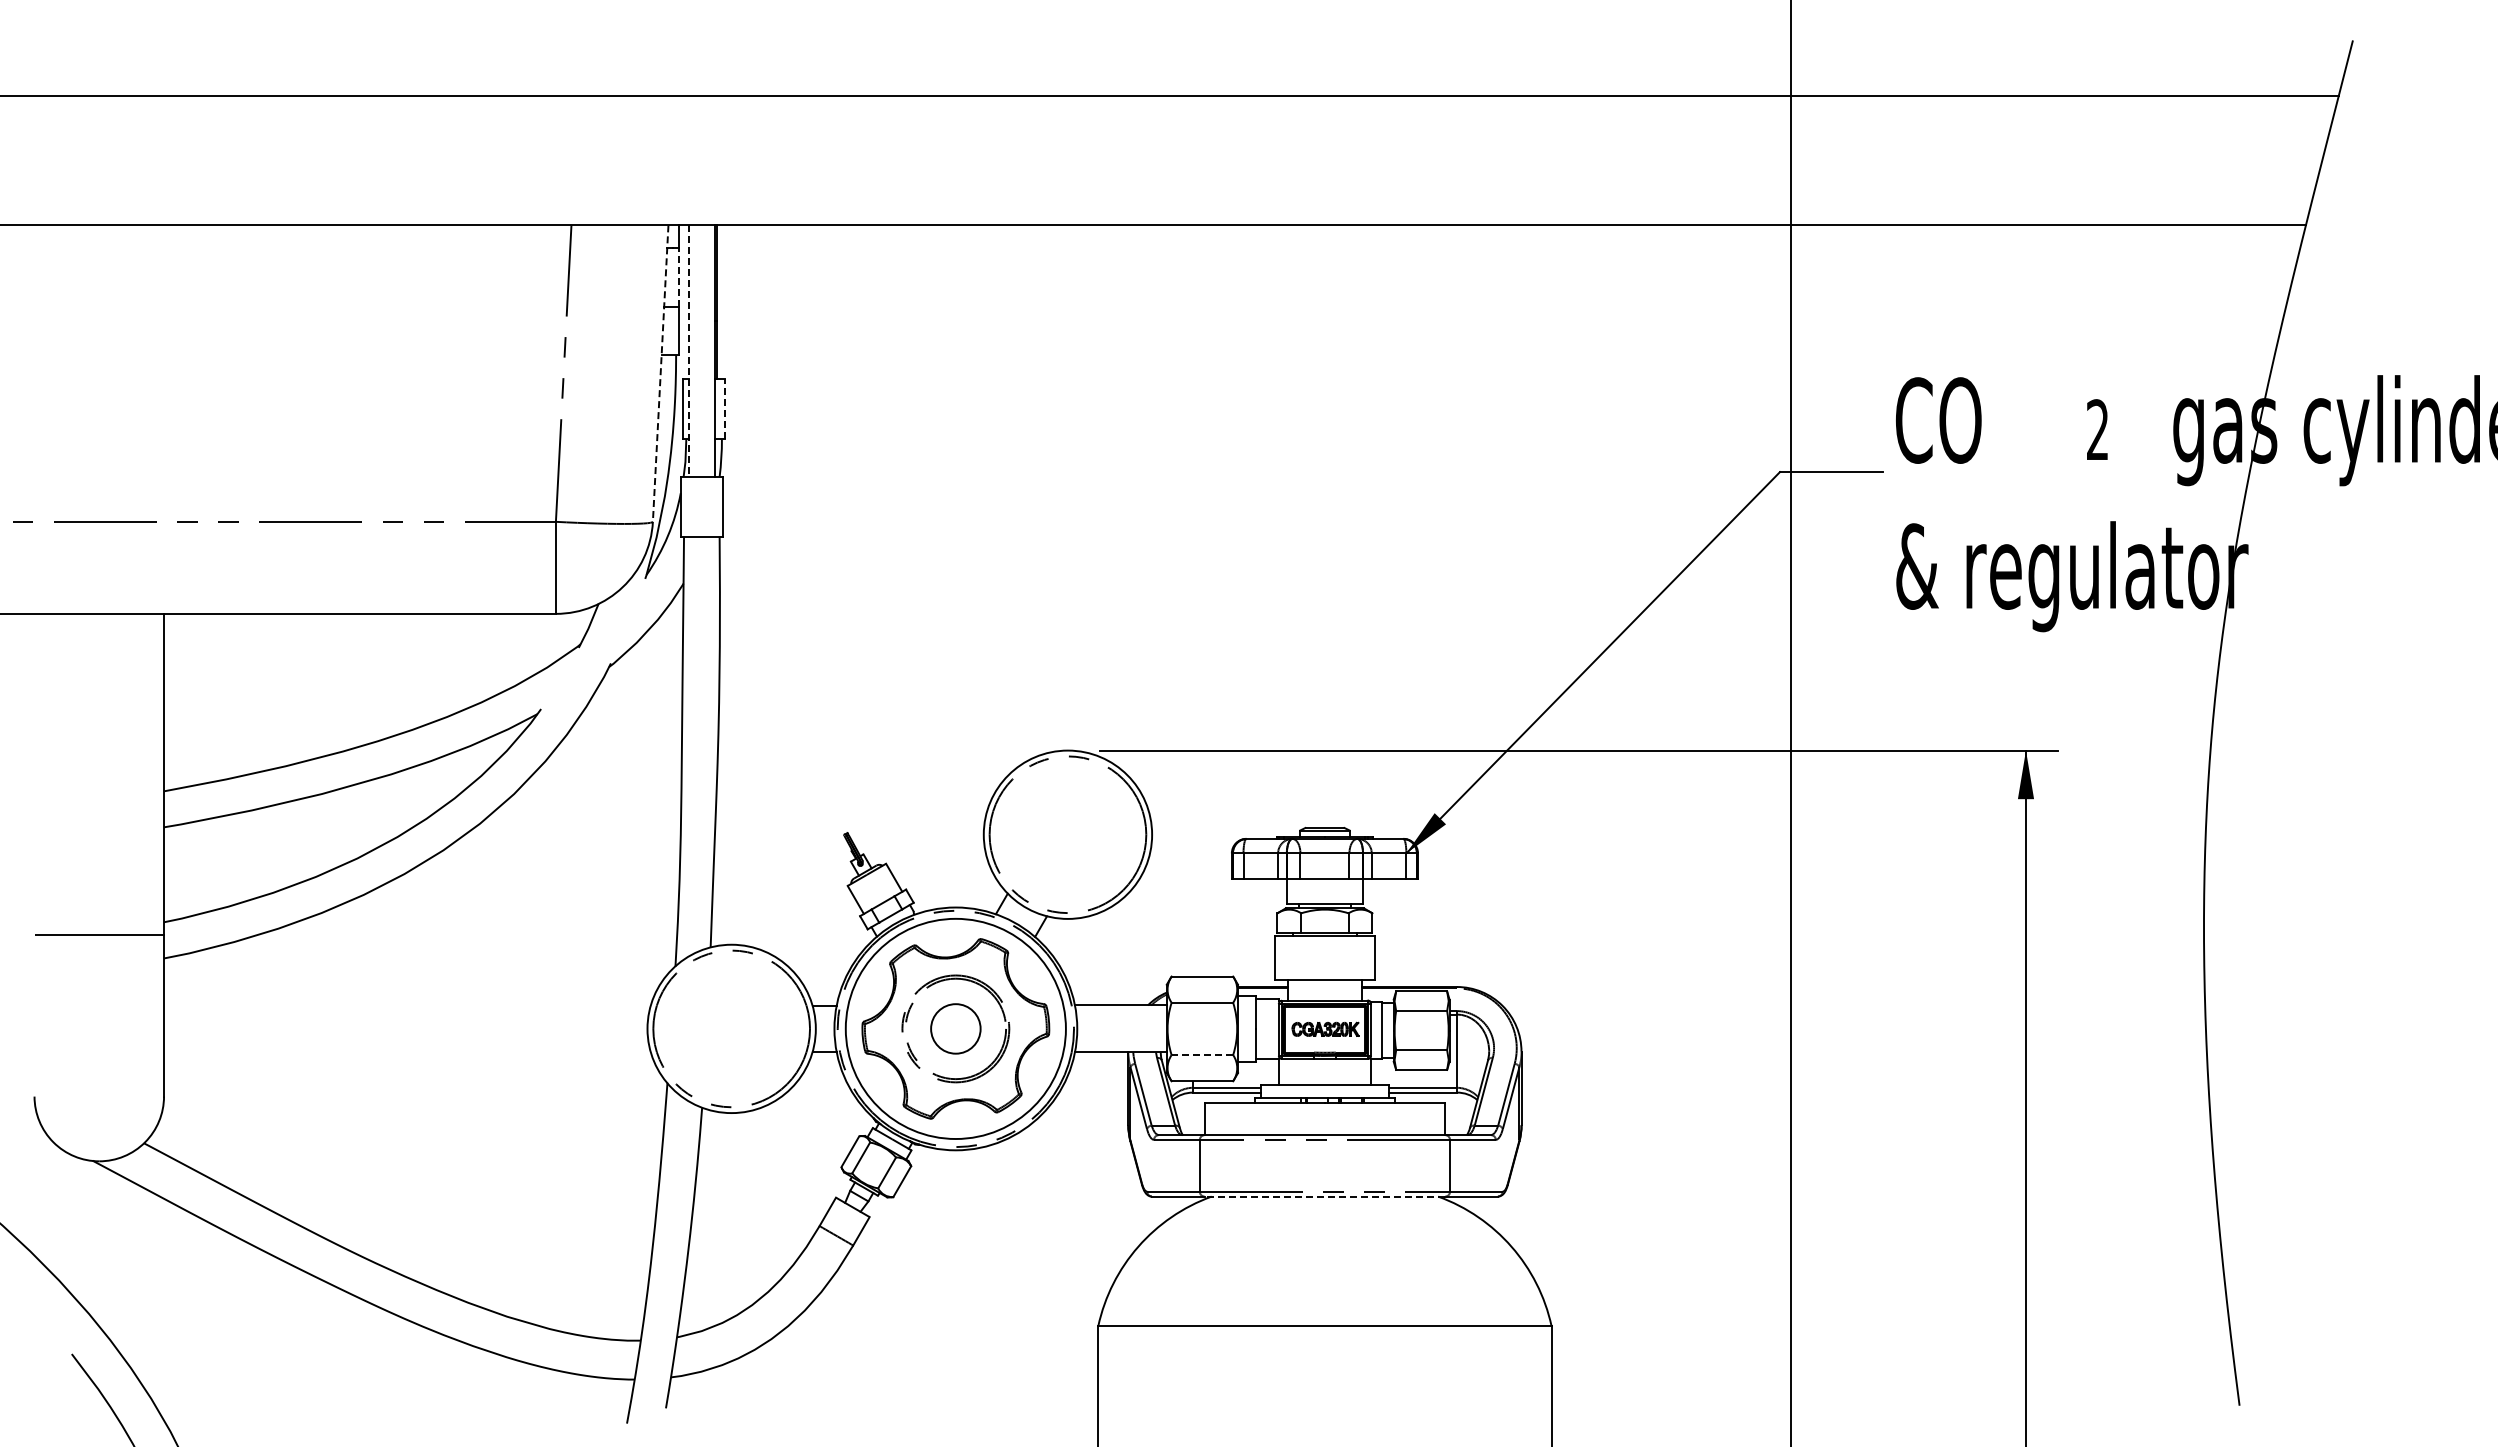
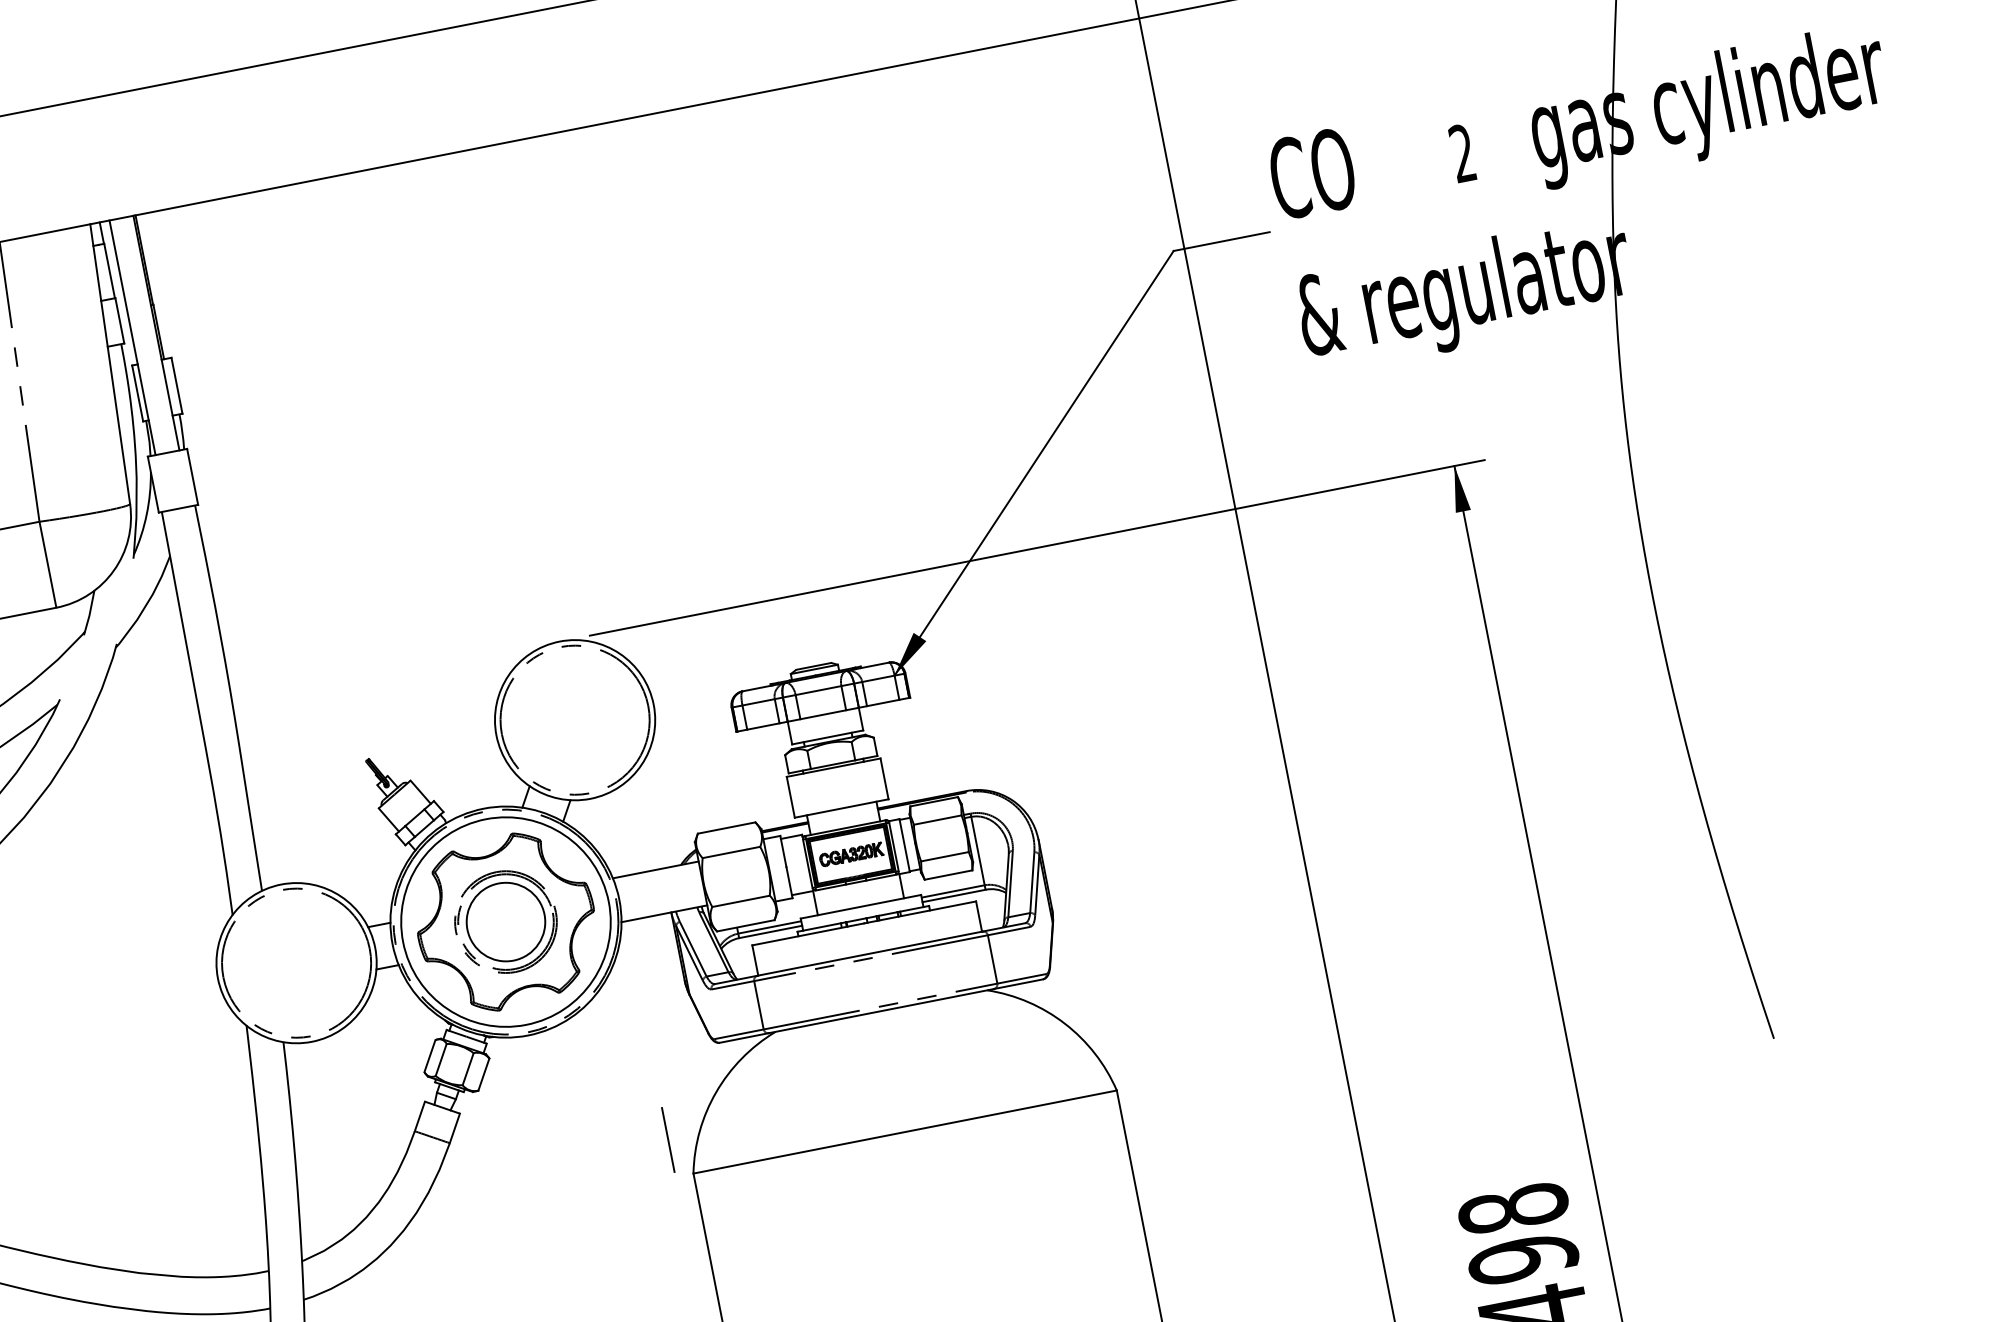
line: (678, 277) -> (109, 271), dashed -> solid
line: (689, 351) -> (133, 338), dashed -> solid
line: (660, 374) -> (110, 364), dashed -> solid
line: (725, 409) -> (177, 385), dashed -> solid
circle: (955, 1028) -> (505, 921), size x1.67
line: (1202, 1055) -> (741, 901), dashed -> solid
line: (1324, 1196) -> (880, 1011), dashed -> solid
line: (1078, 1286) -> (667, 1140), added

